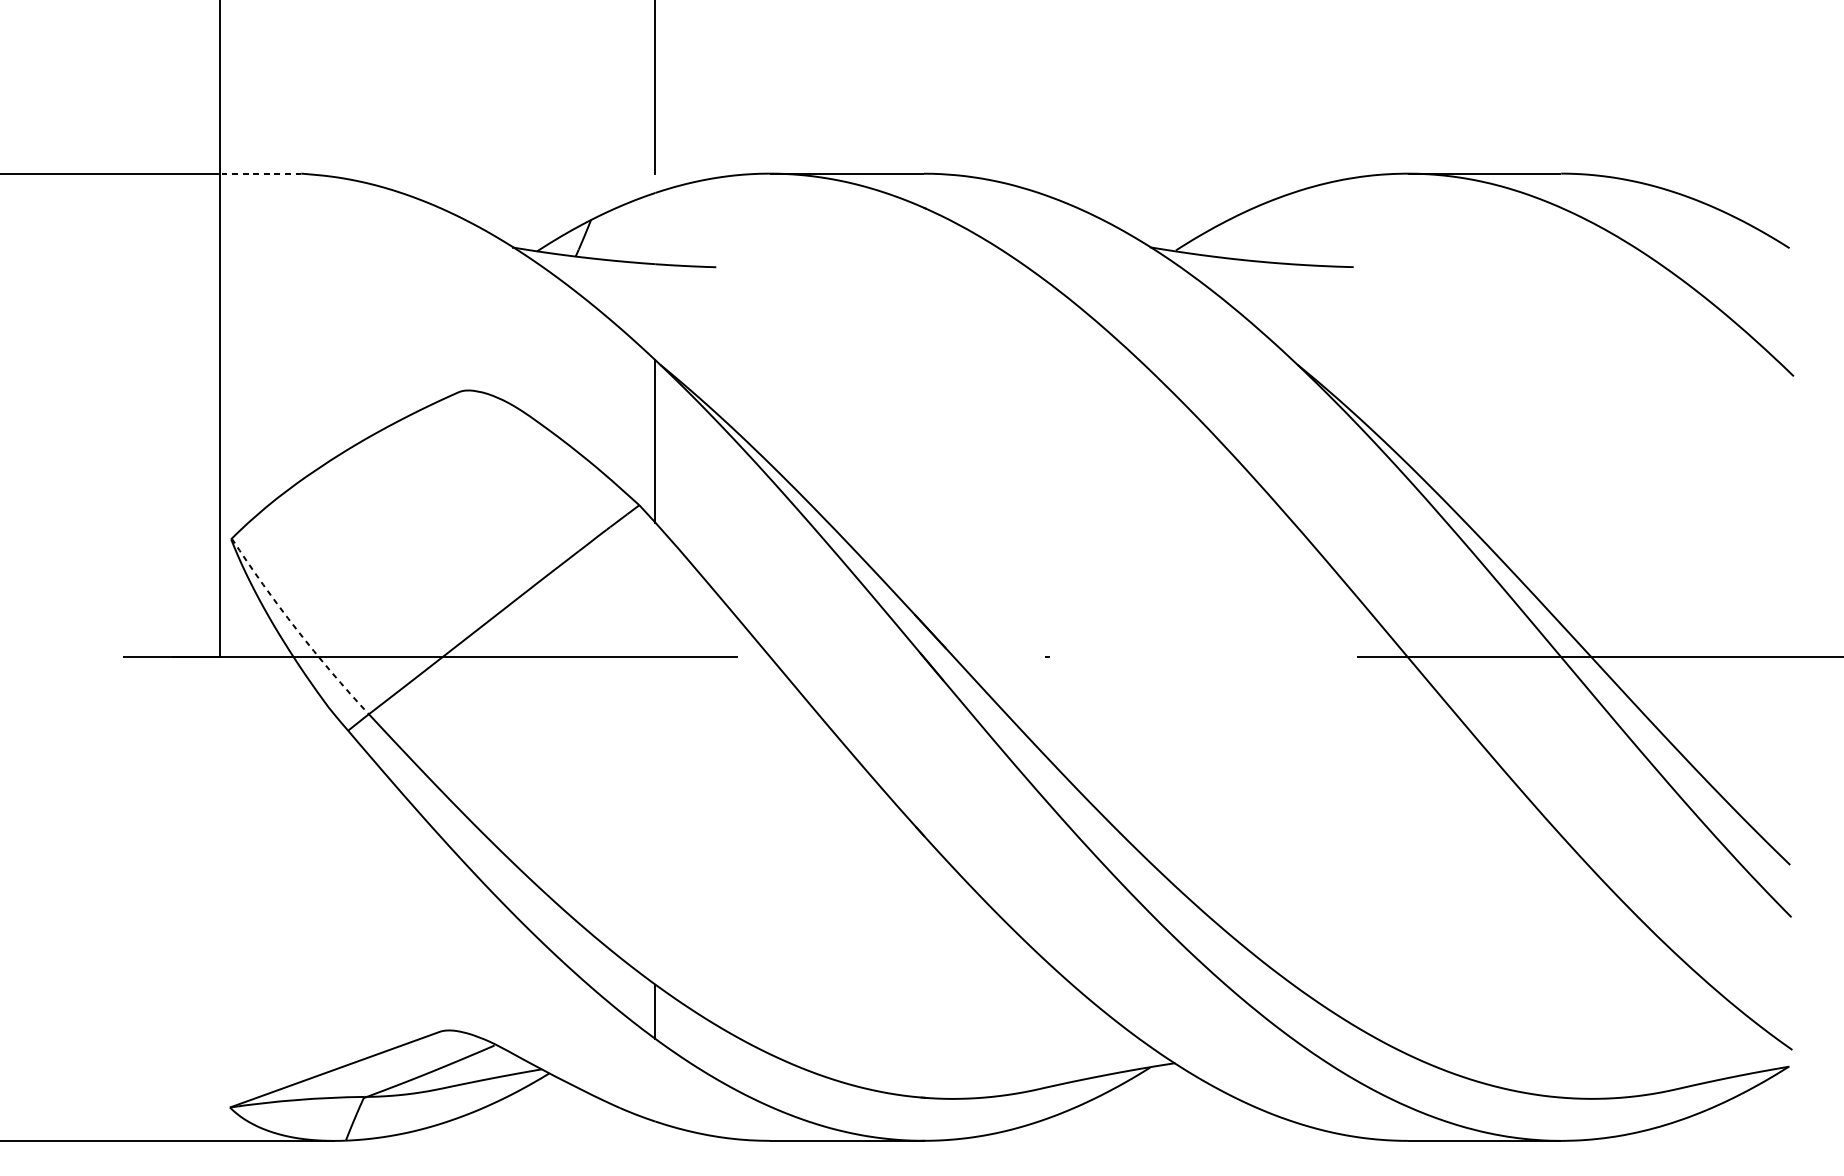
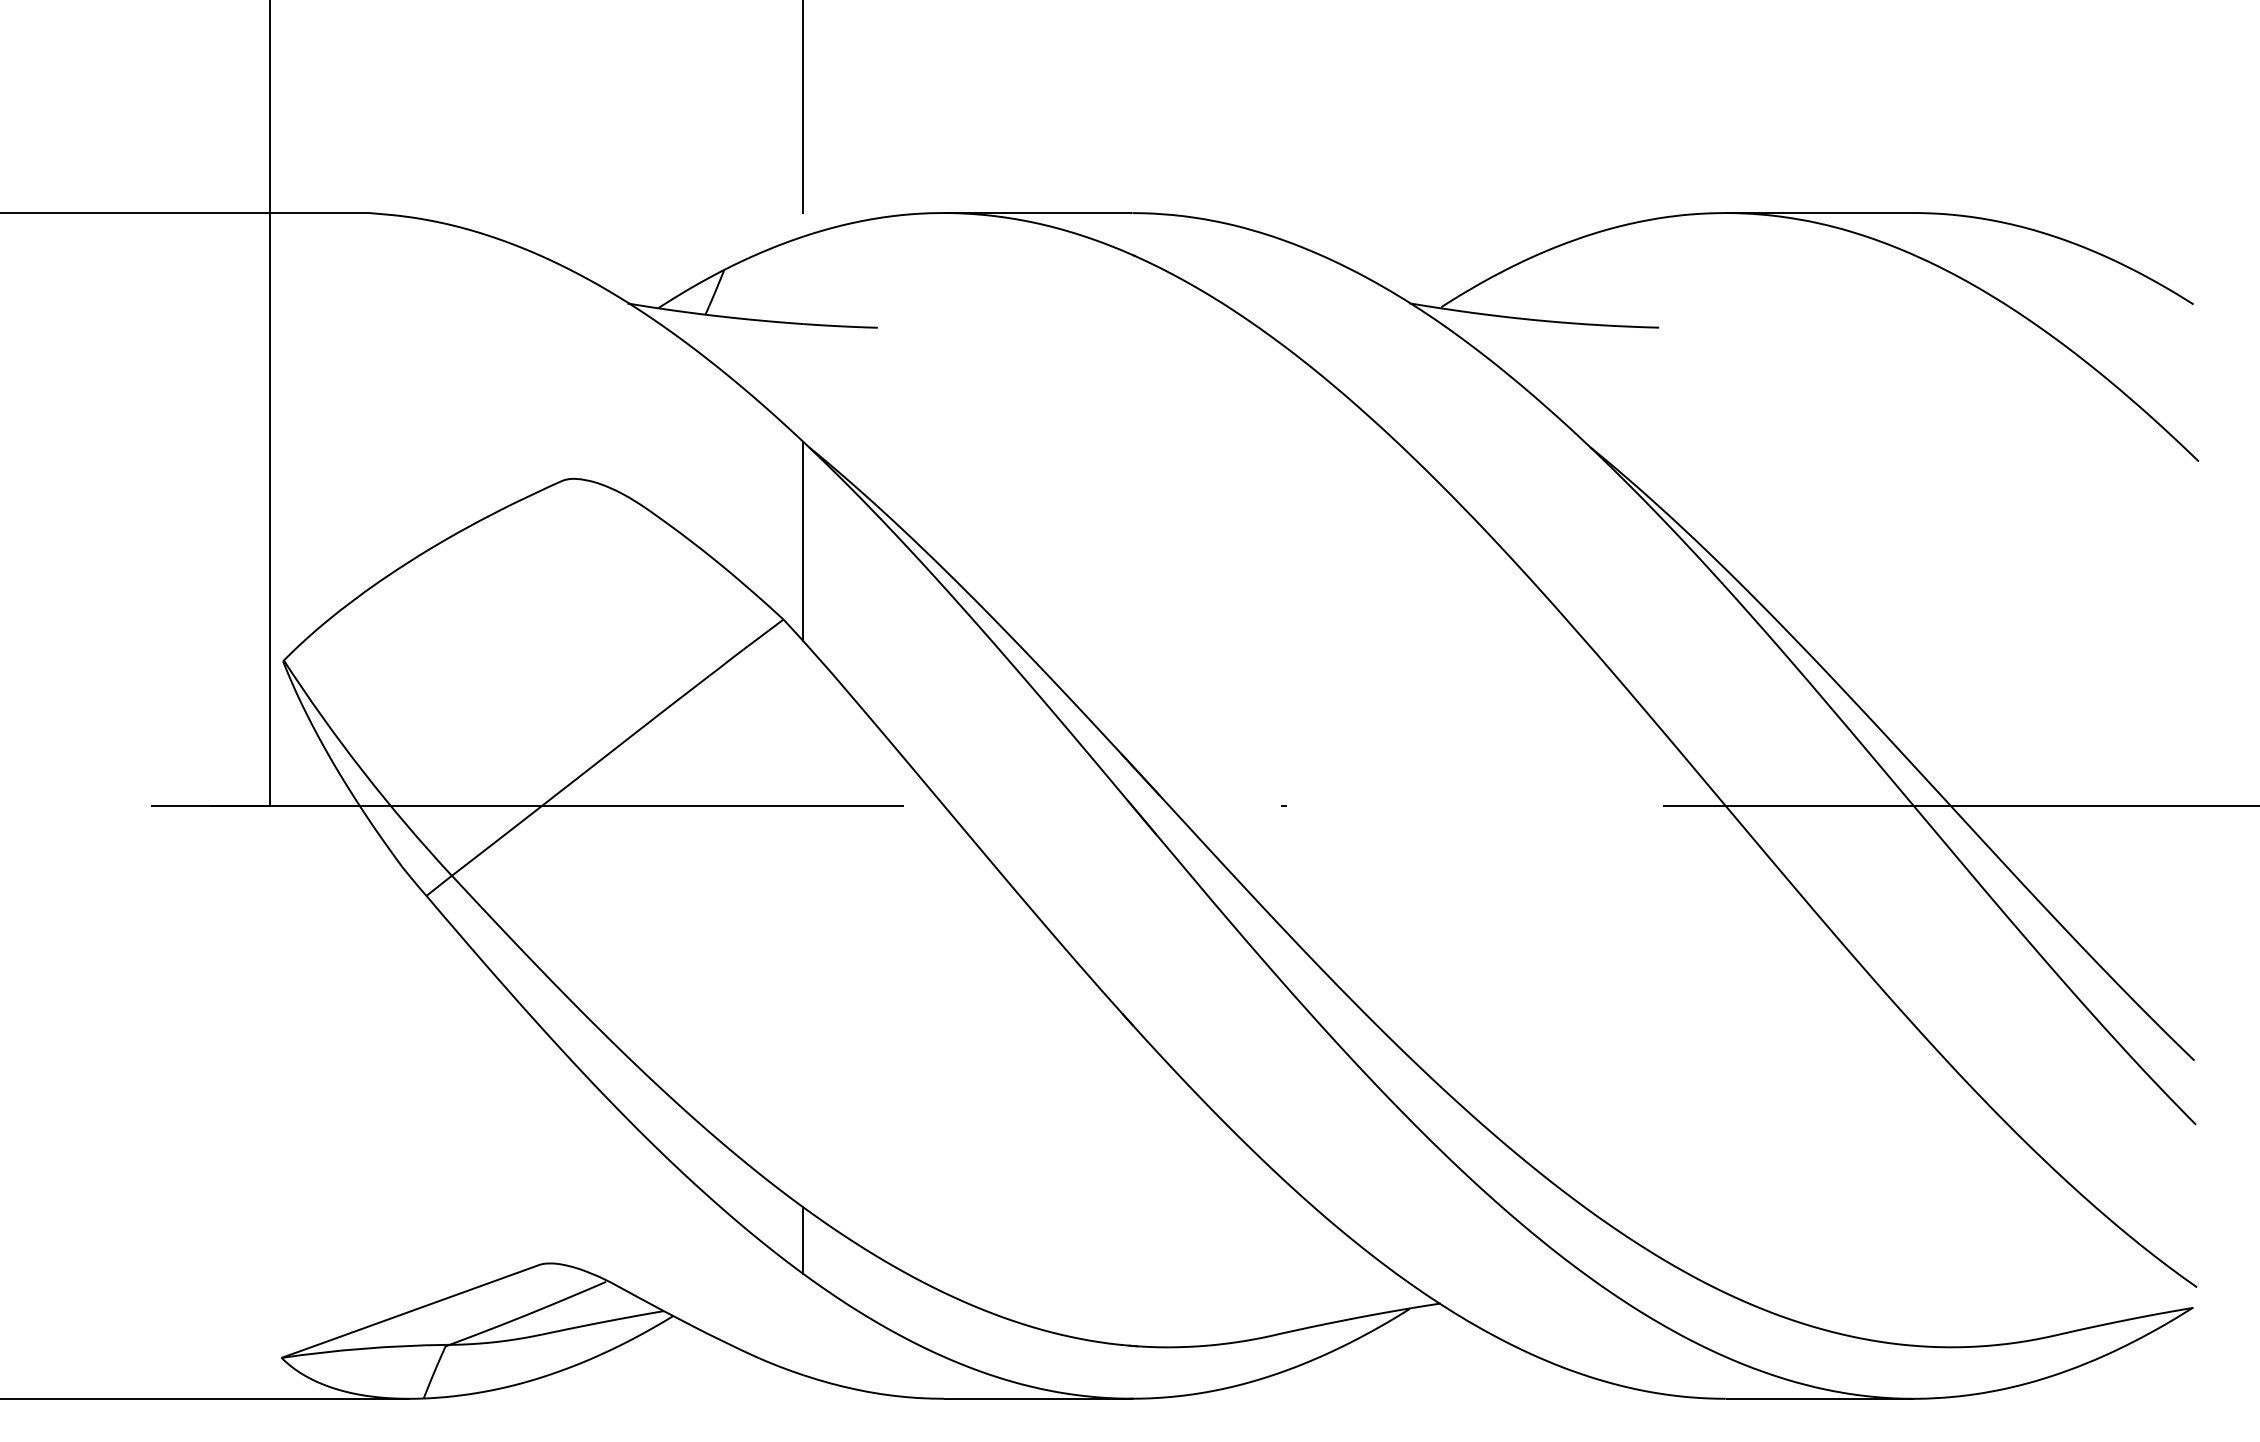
line: (260, 174) -> (319, 213), dashed -> solid
arc: (296, 629) -> (363, 771), dashed -> solid

